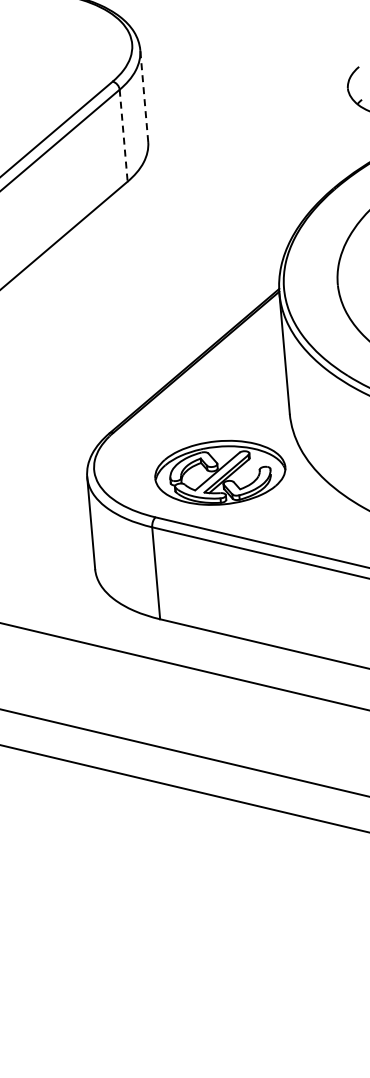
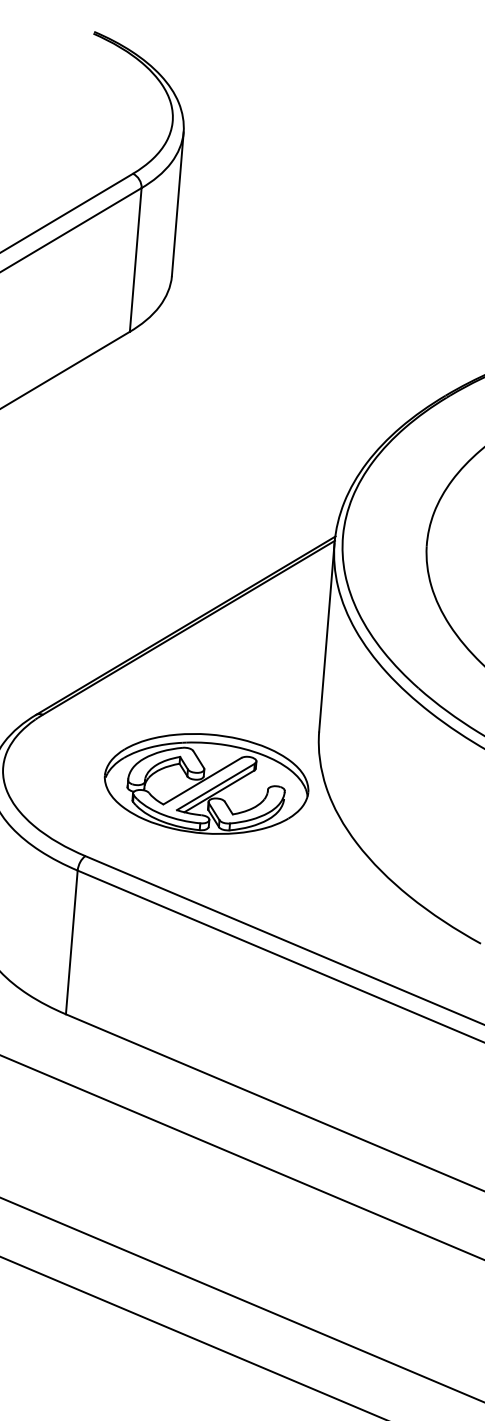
line: (144, 95) -> (178, 203), dashed -> solid
line: (123, 136) -> (135, 261), dashed -> solid
part: (220, 472) -> (206, 783), moved

